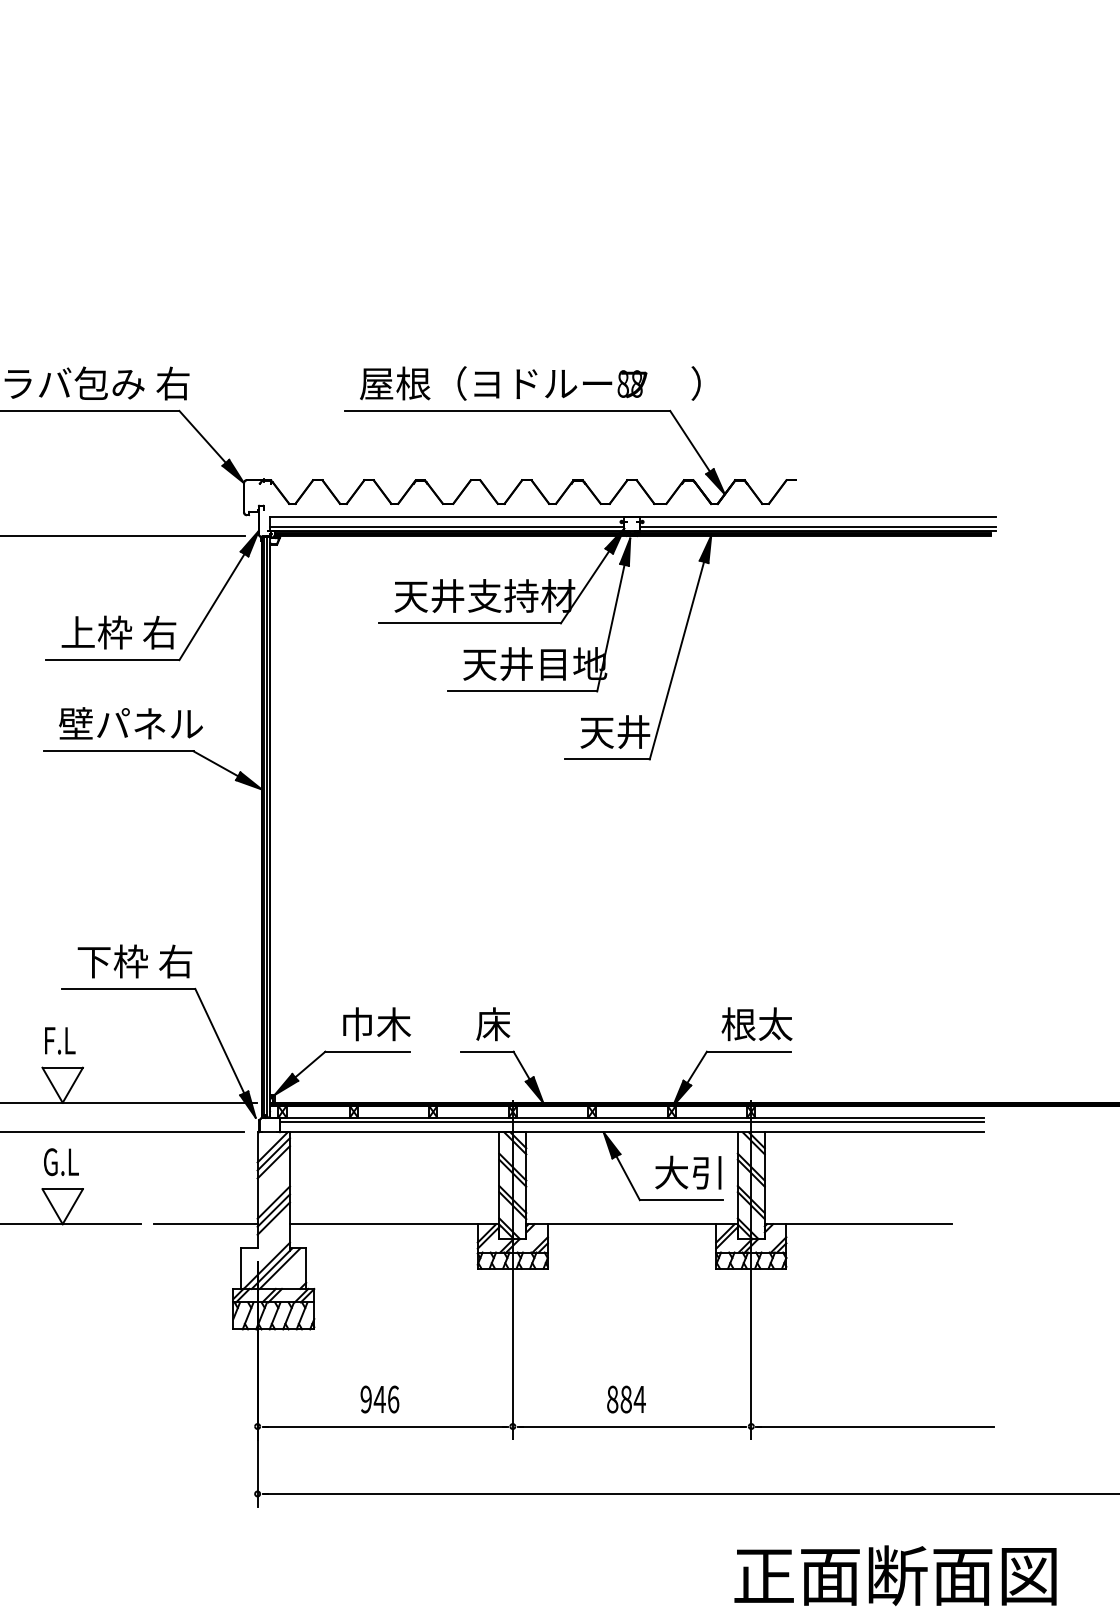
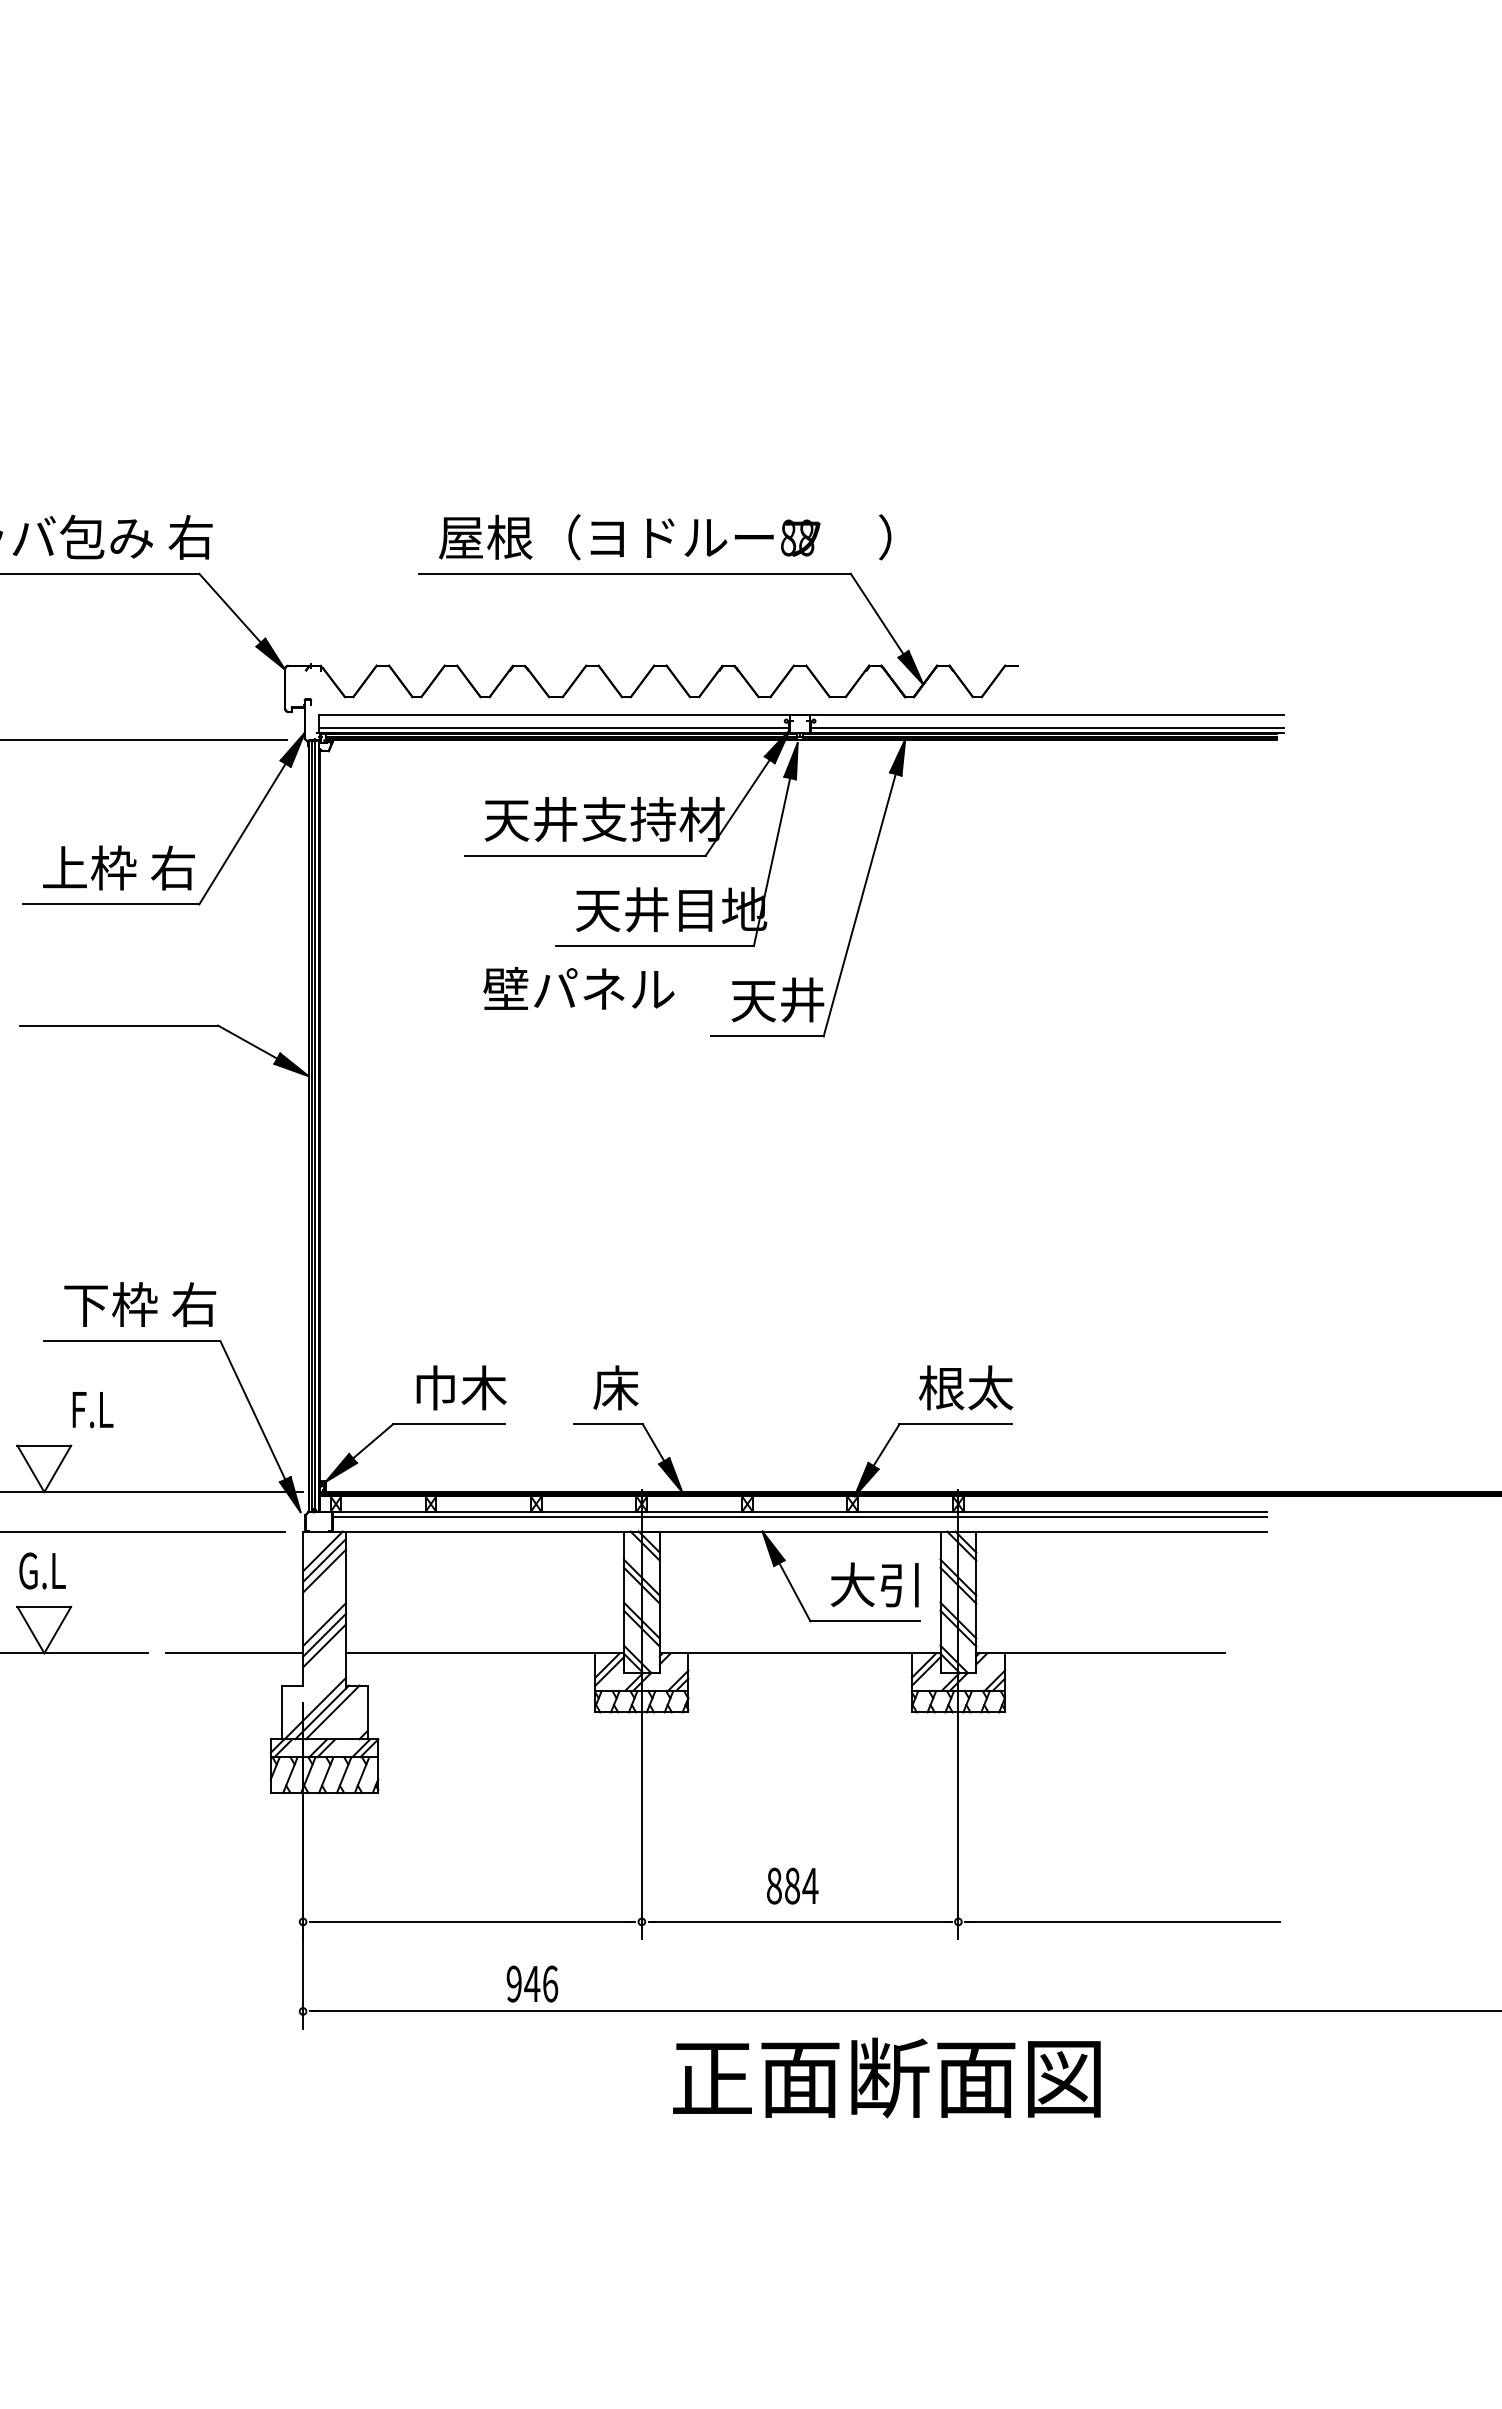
text: (130, 723) -> (578, 988), moved
text: (59, 1041) -> (92, 1410), moved
text: (379, 1399) -> (532, 1983), moved
text: (895, 1575) -> (886, 2077), moved

